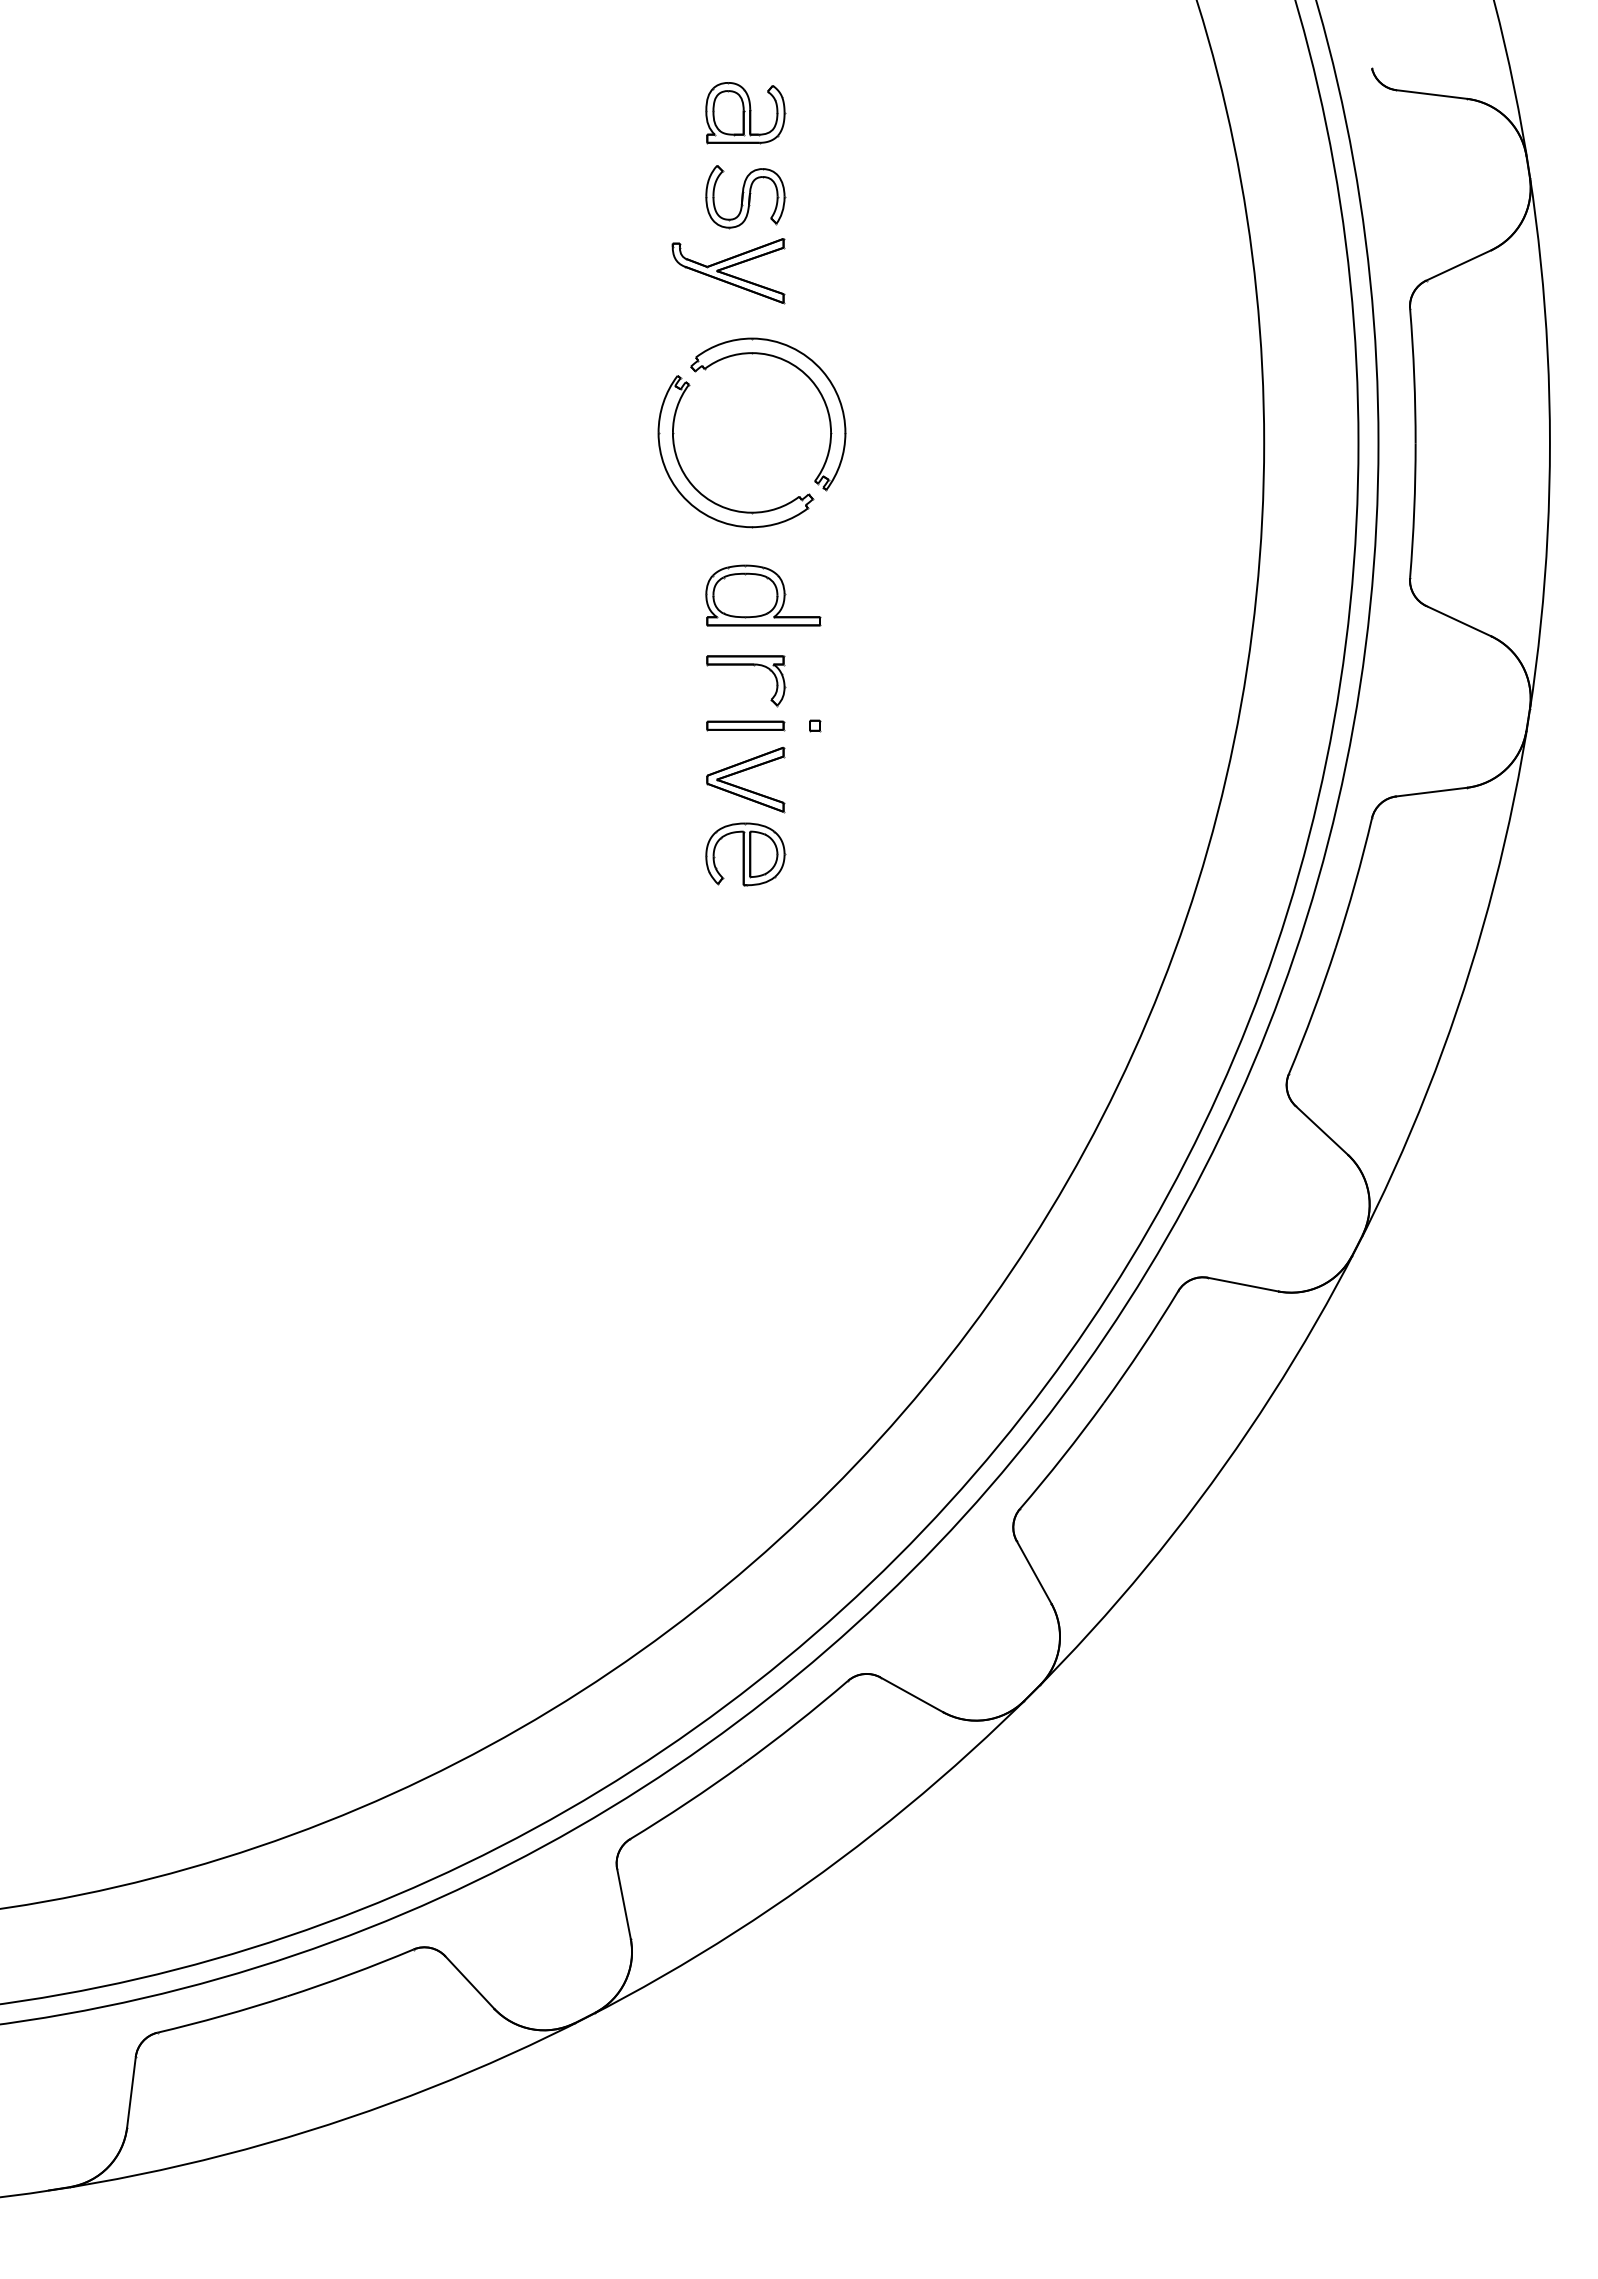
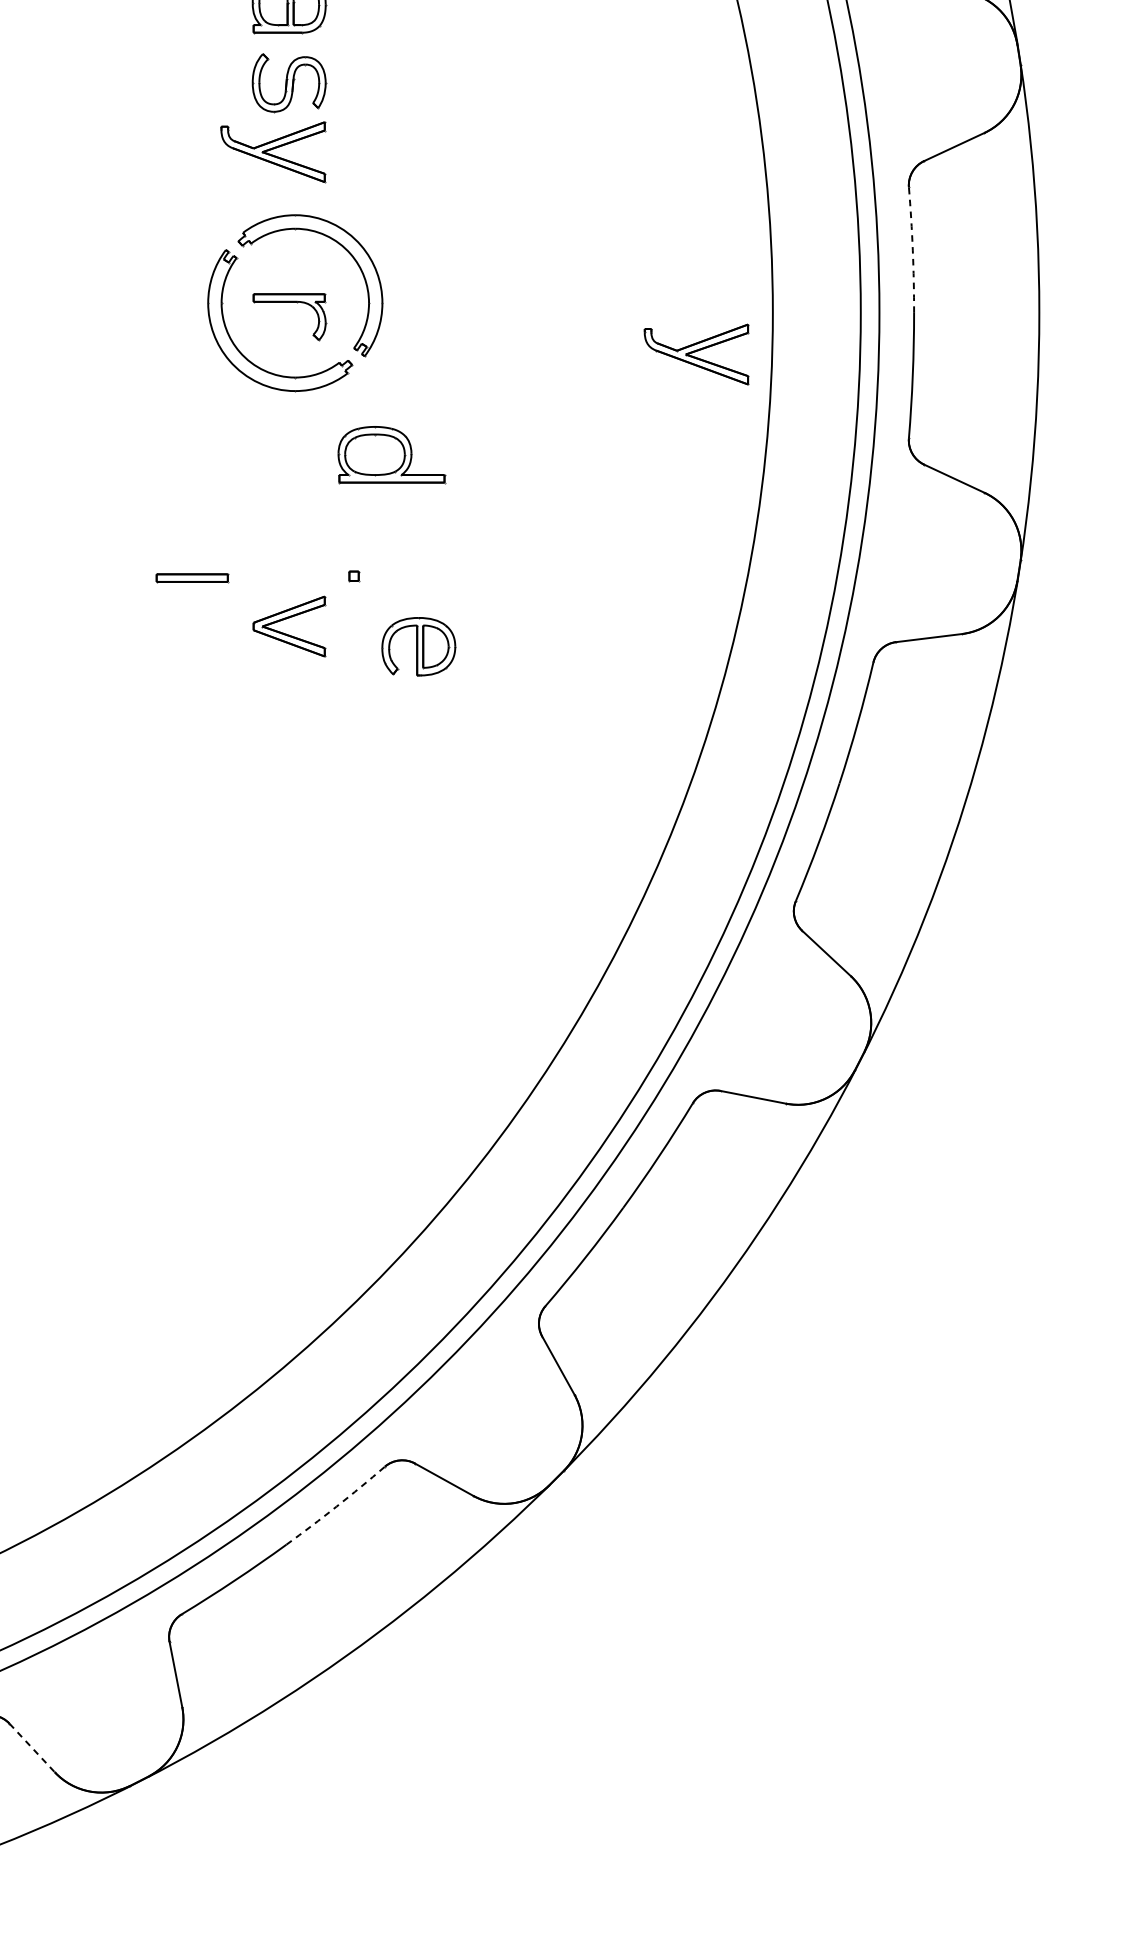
arc: (1414, 375) -> (913, 249), solid -> dashed
part: (1182, 488) -> (696, 354), added
part: (763, 595) -> (391, 454), moved
part: (746, 665) -> (290, 302), moved
part: (745, 725) -> (192, 577), moved
part: (745, 854) -> (418, 646), moved
arc: (796, 1723) -> (336, 1506), solid -> dashed
line: (469, 1982) -> (31, 1748), solid -> dashed

